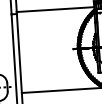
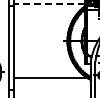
line: (55, 9) -> (49, 4), solid -> dashed

